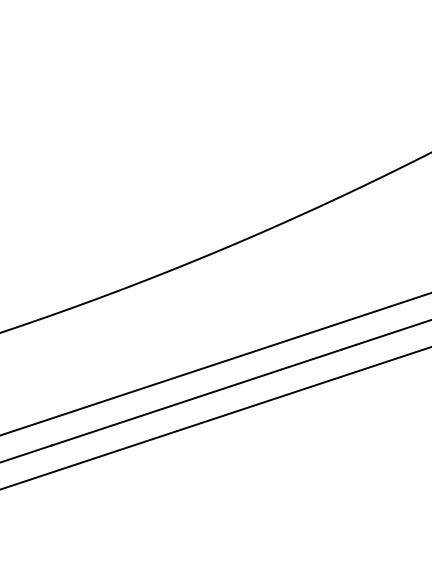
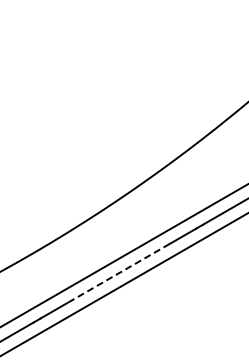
line: (166, 407) -> (118, 273), solid -> dashed

